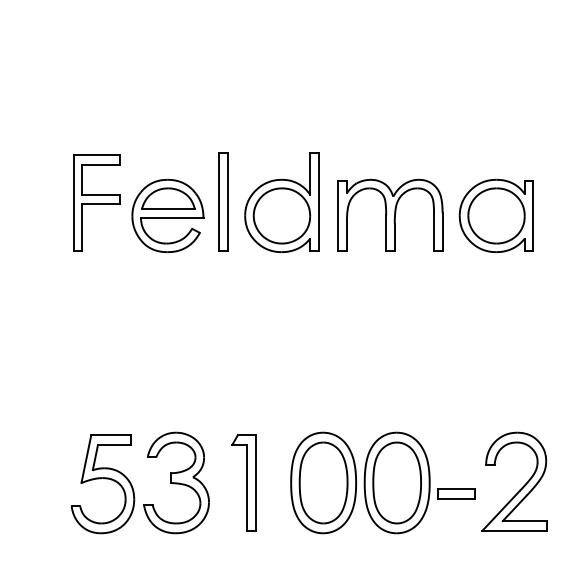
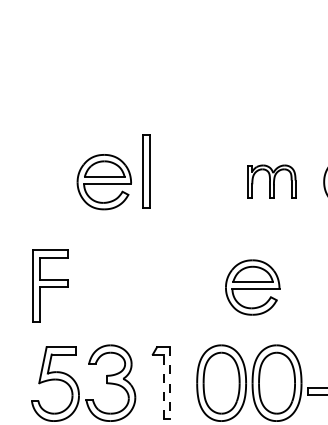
part: (96, 202) -> (50, 285), moved
part: (281, 202) -> (189, 171), removed
part: (390, 214) -> (271, 181), size x0.6
part: (364, 355) -> (252, 287), added
line: (255, 483) -> (170, 383), solid -> dashed
line: (247, 487) -> (164, 386), solid -> dashed

